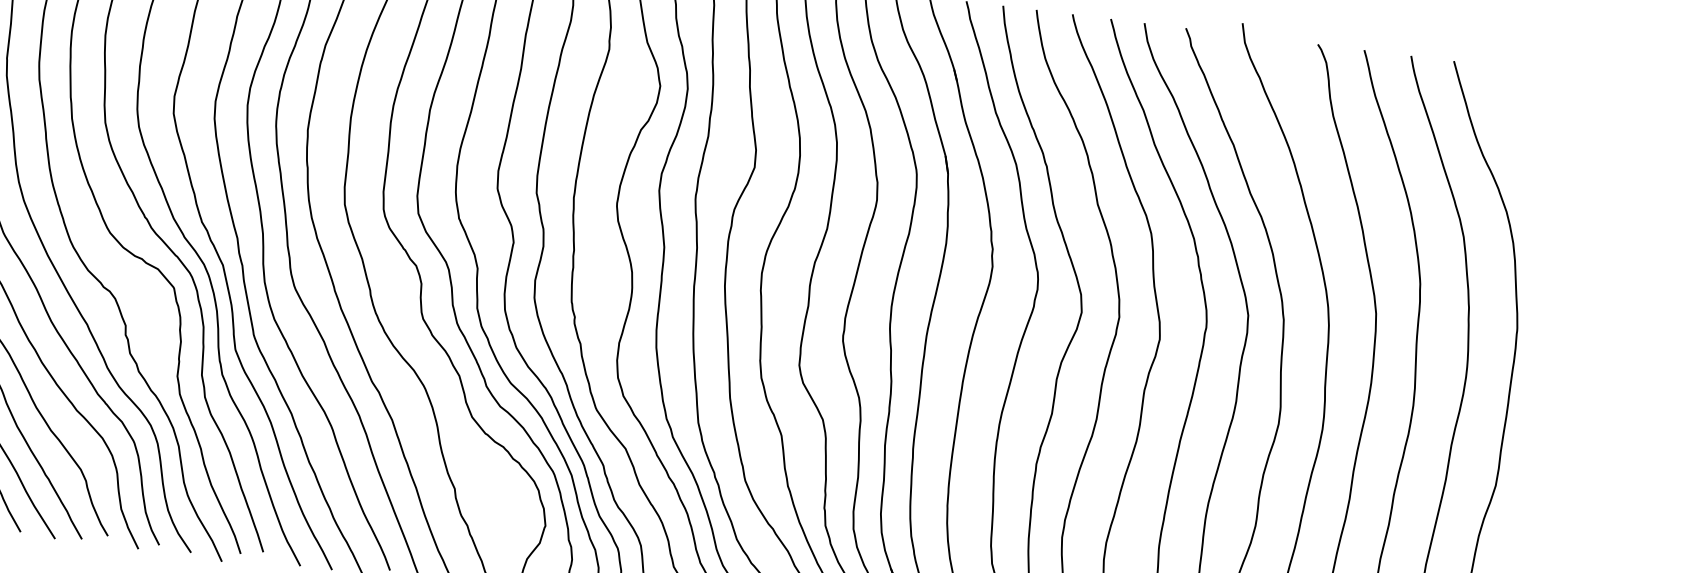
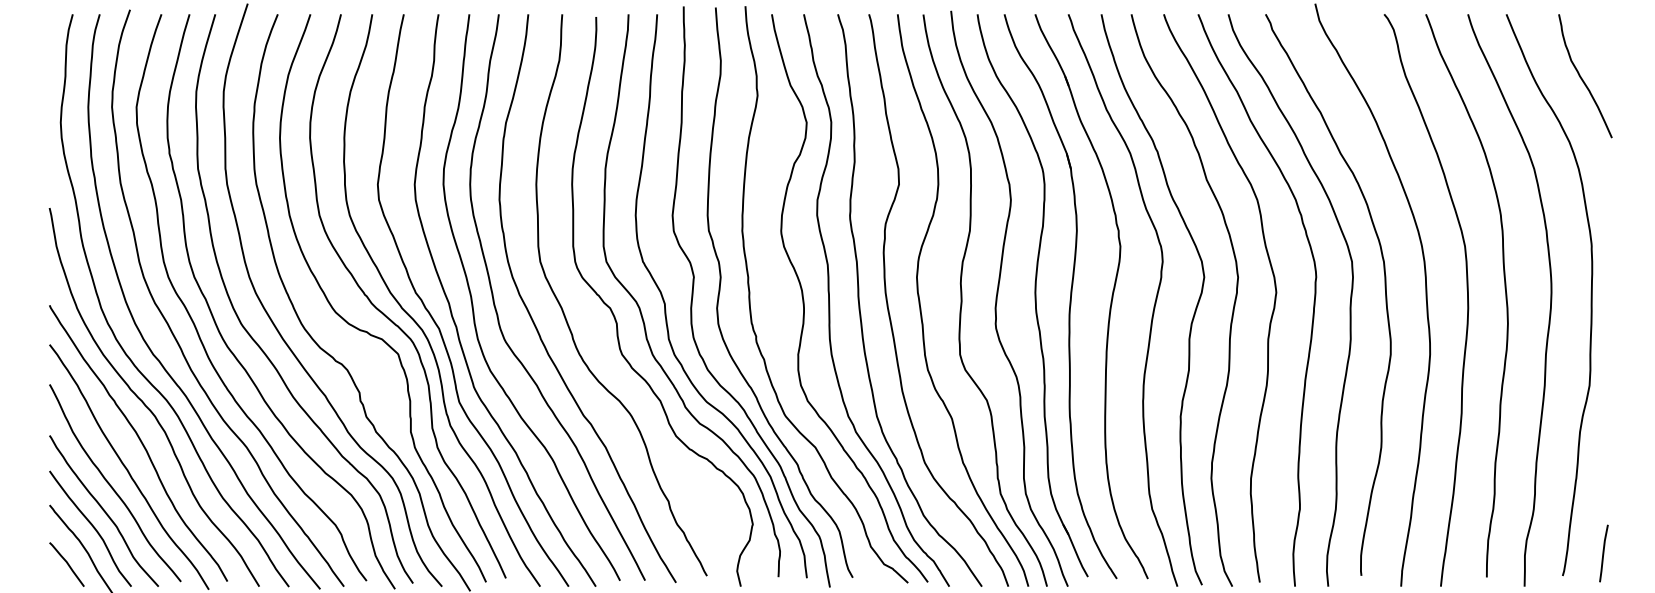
curve: (1529, 142) -> (1582, 78), added

